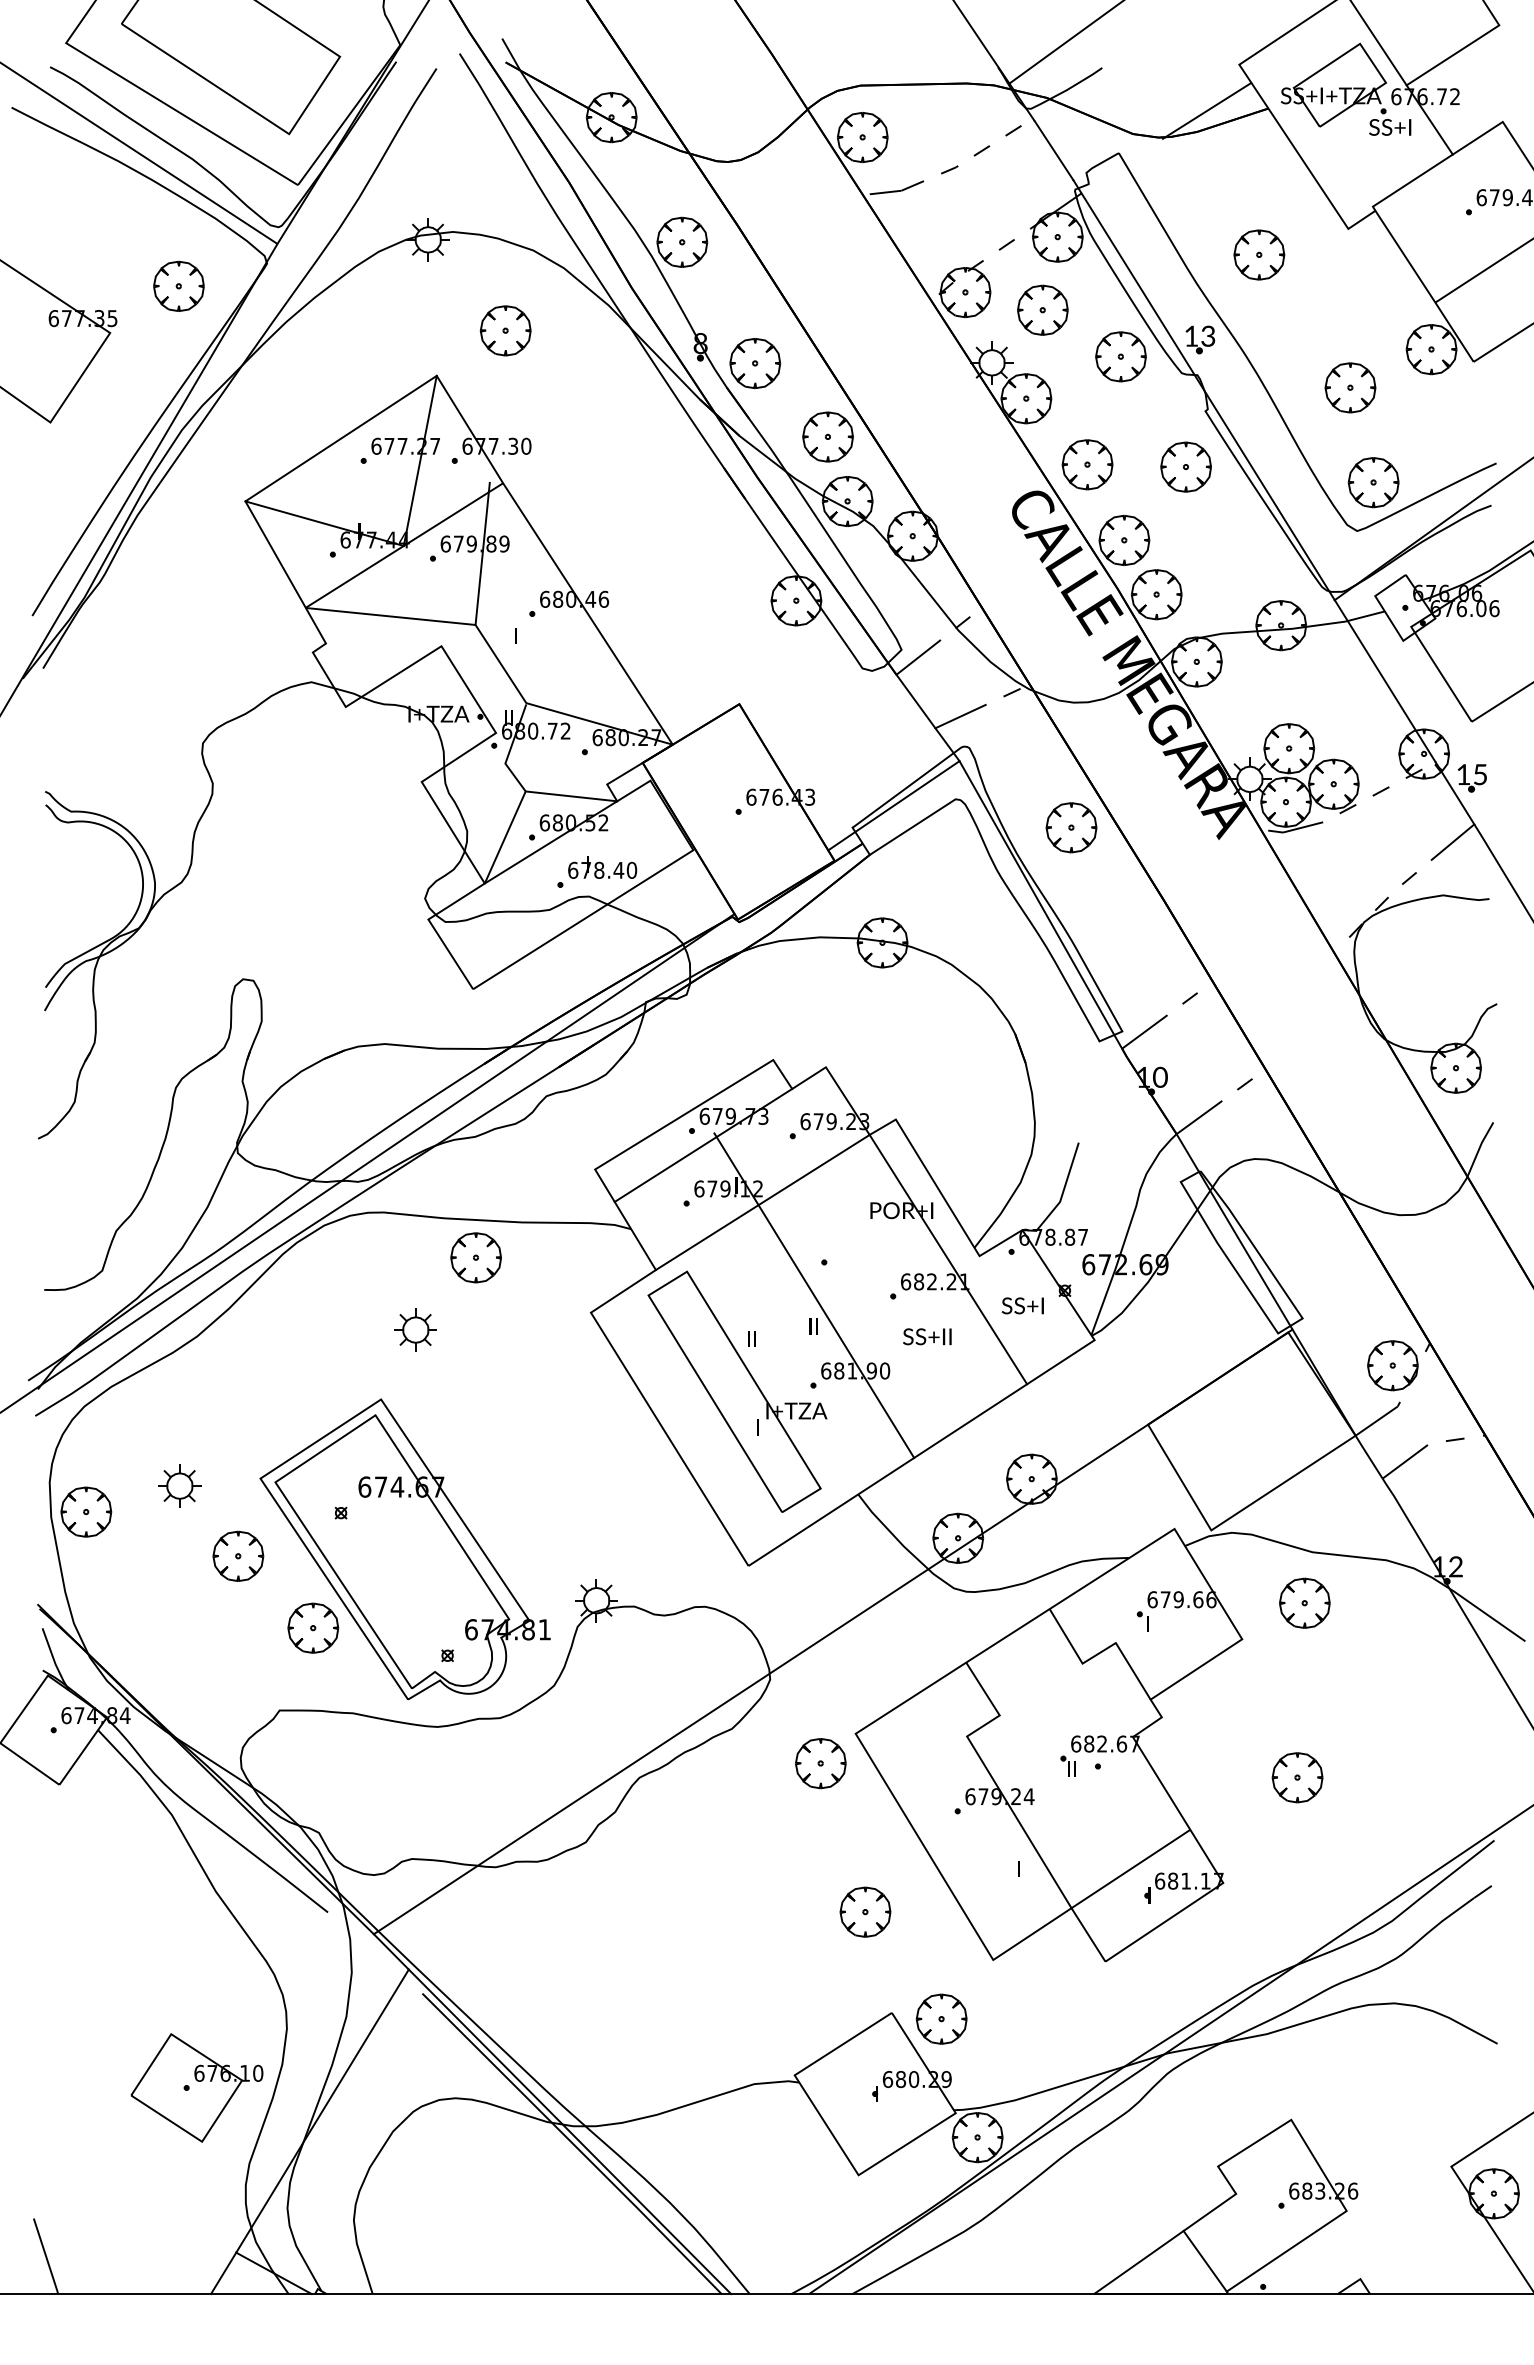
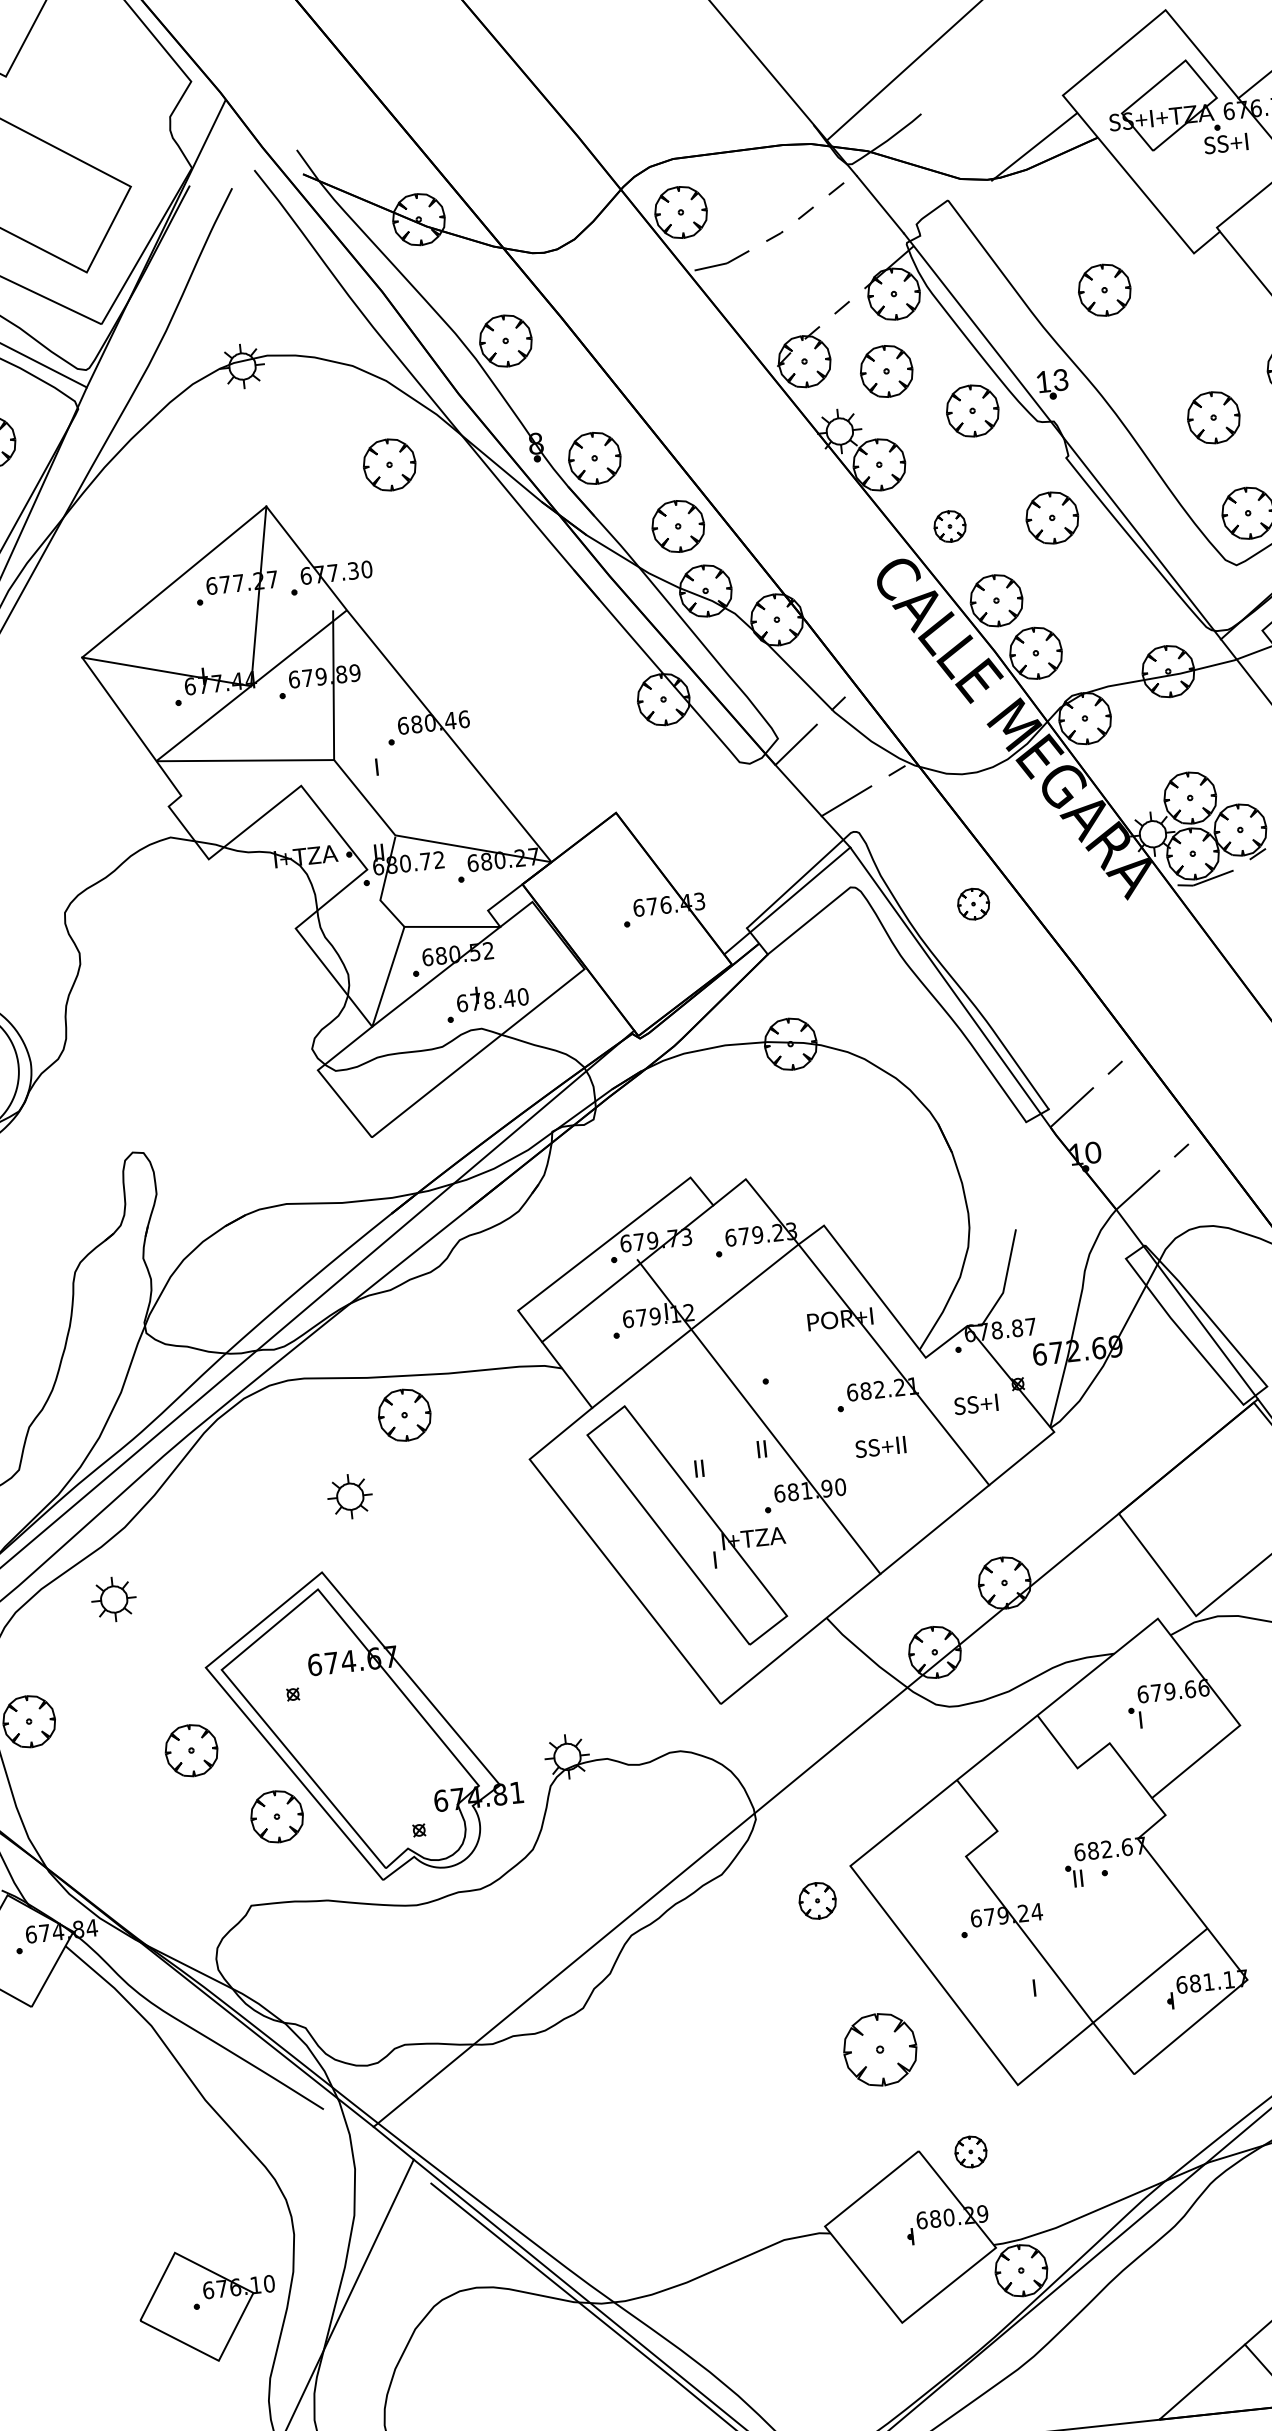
part: (505, 330) -> (389, 464), moved
part: (1087, 464) -> (949, 526), size x0.6
part: (1071, 827) -> (973, 903), size x0.6
part: (179, 1485) -> (113, 1598), moved
part: (820, 1763) -> (817, 1900), size x0.7
part: (865, 1911) -> (880, 2048), size x1.4
part: (941, 2018) -> (970, 2151), size x0.6

